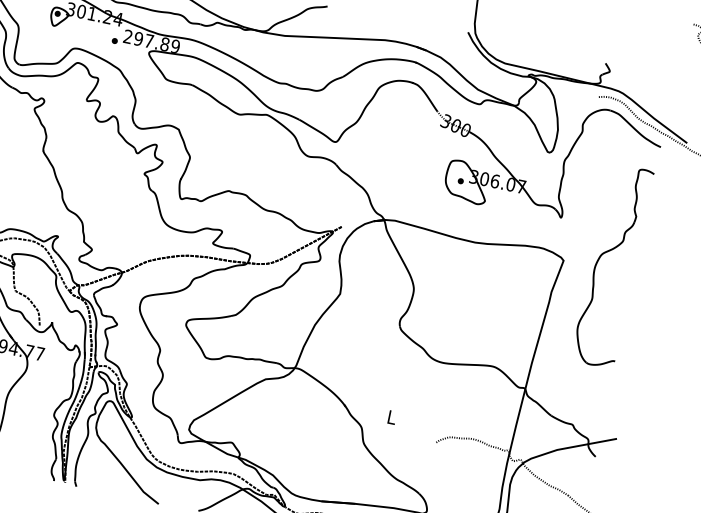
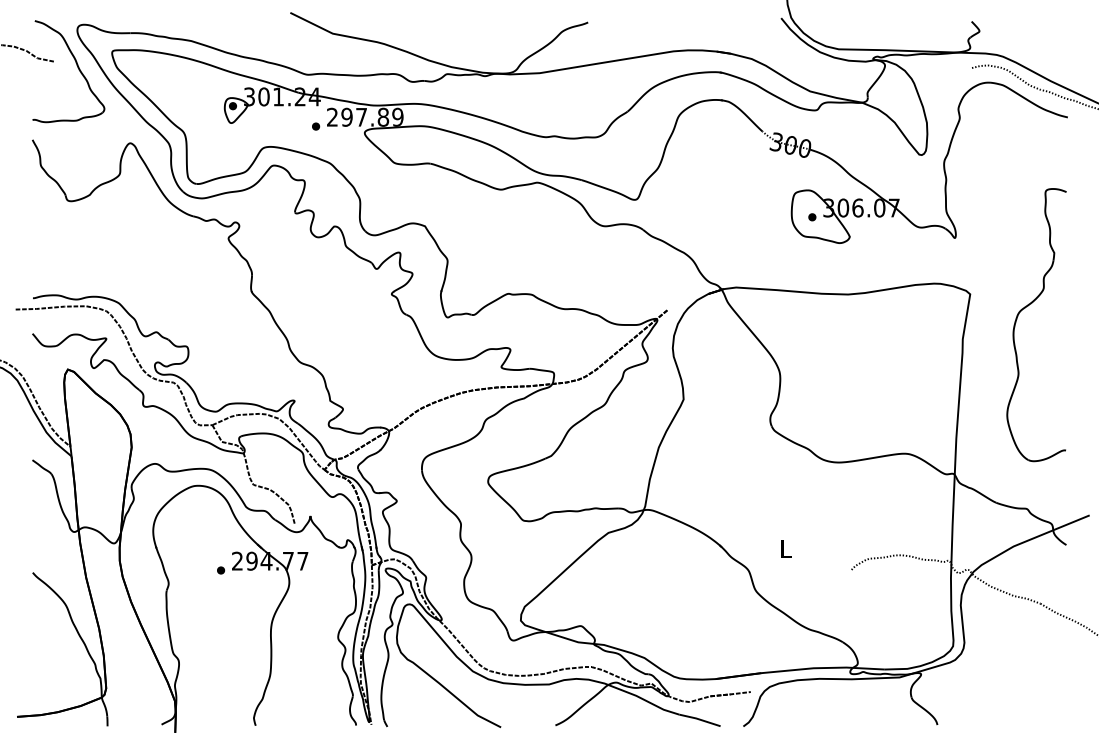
part: (599, 259) -> (1017, 319), moved

